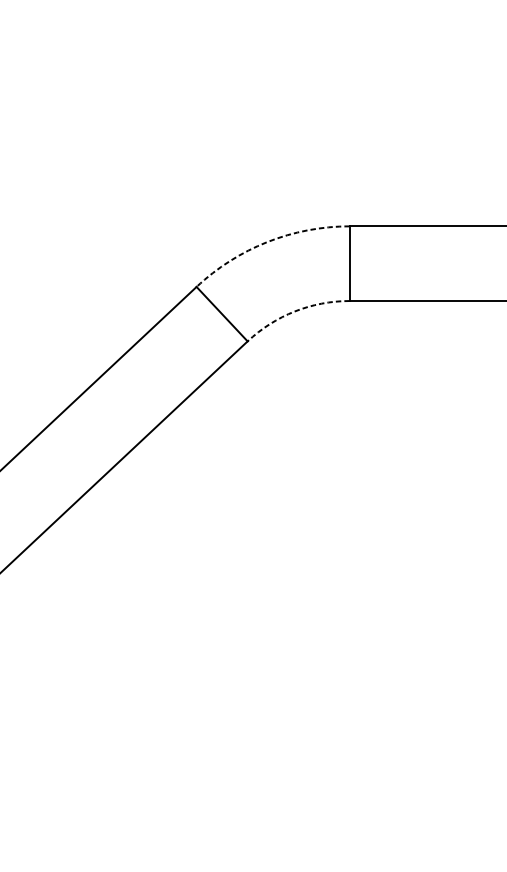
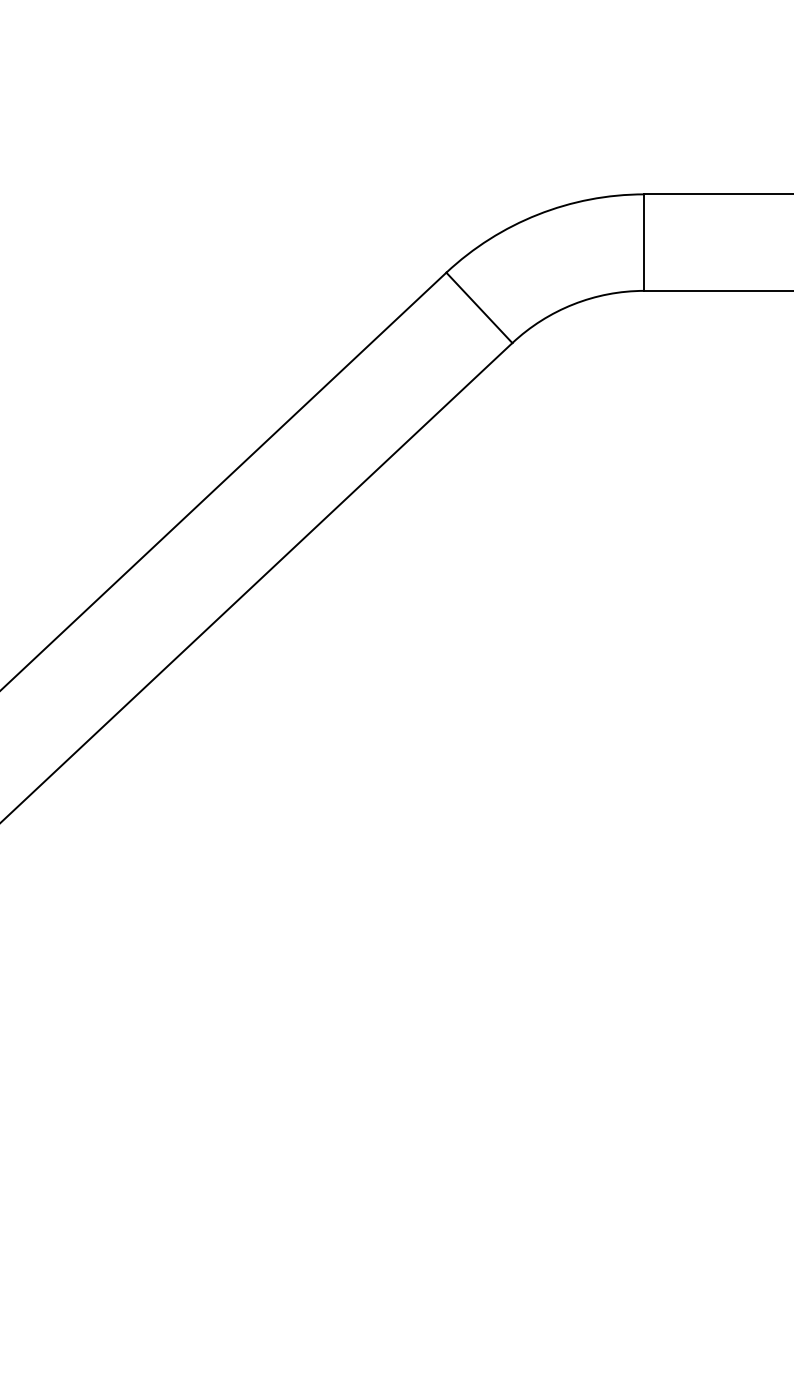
arc: (267, 241) -> (537, 214), dashed -> solid
arc: (294, 311) -> (573, 304), dashed -> solid

